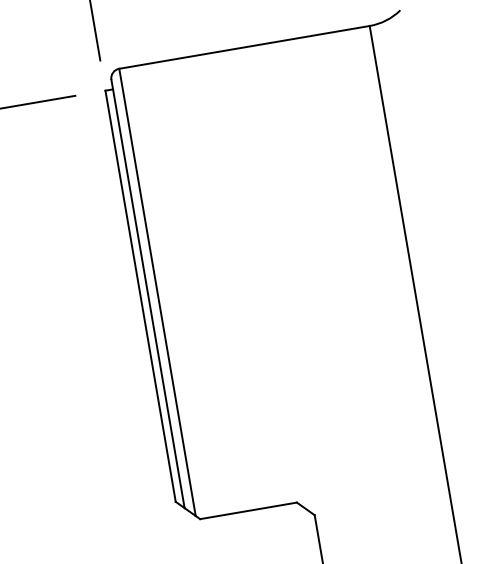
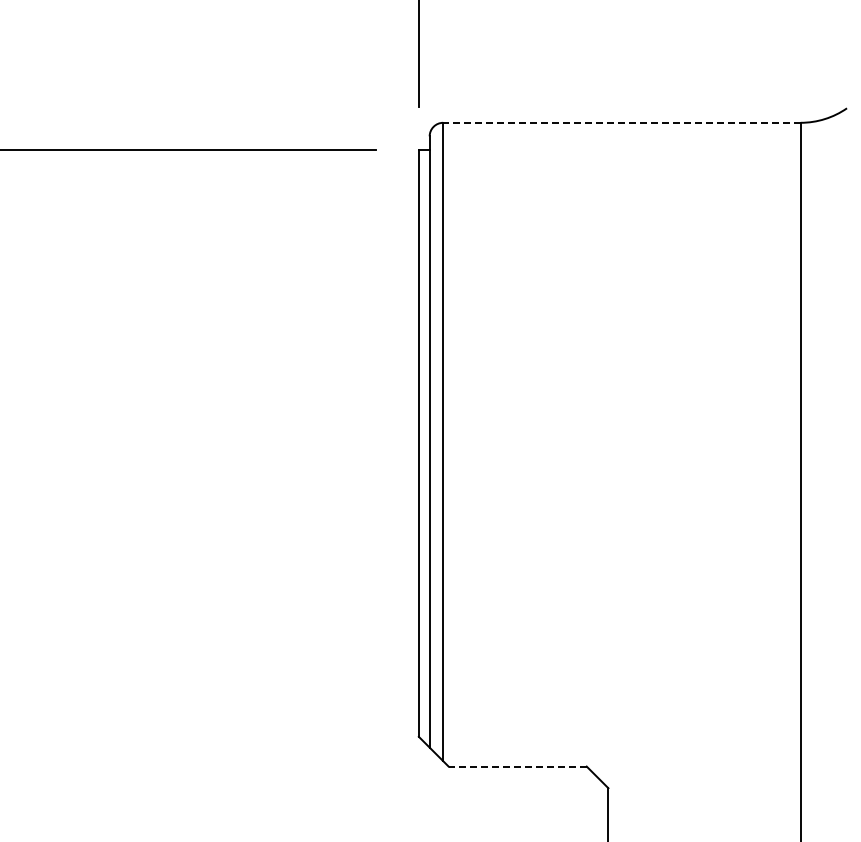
line: (244, 47) -> (621, 122), solid -> dashed
line: (248, 510) -> (517, 766), solid -> dashed

